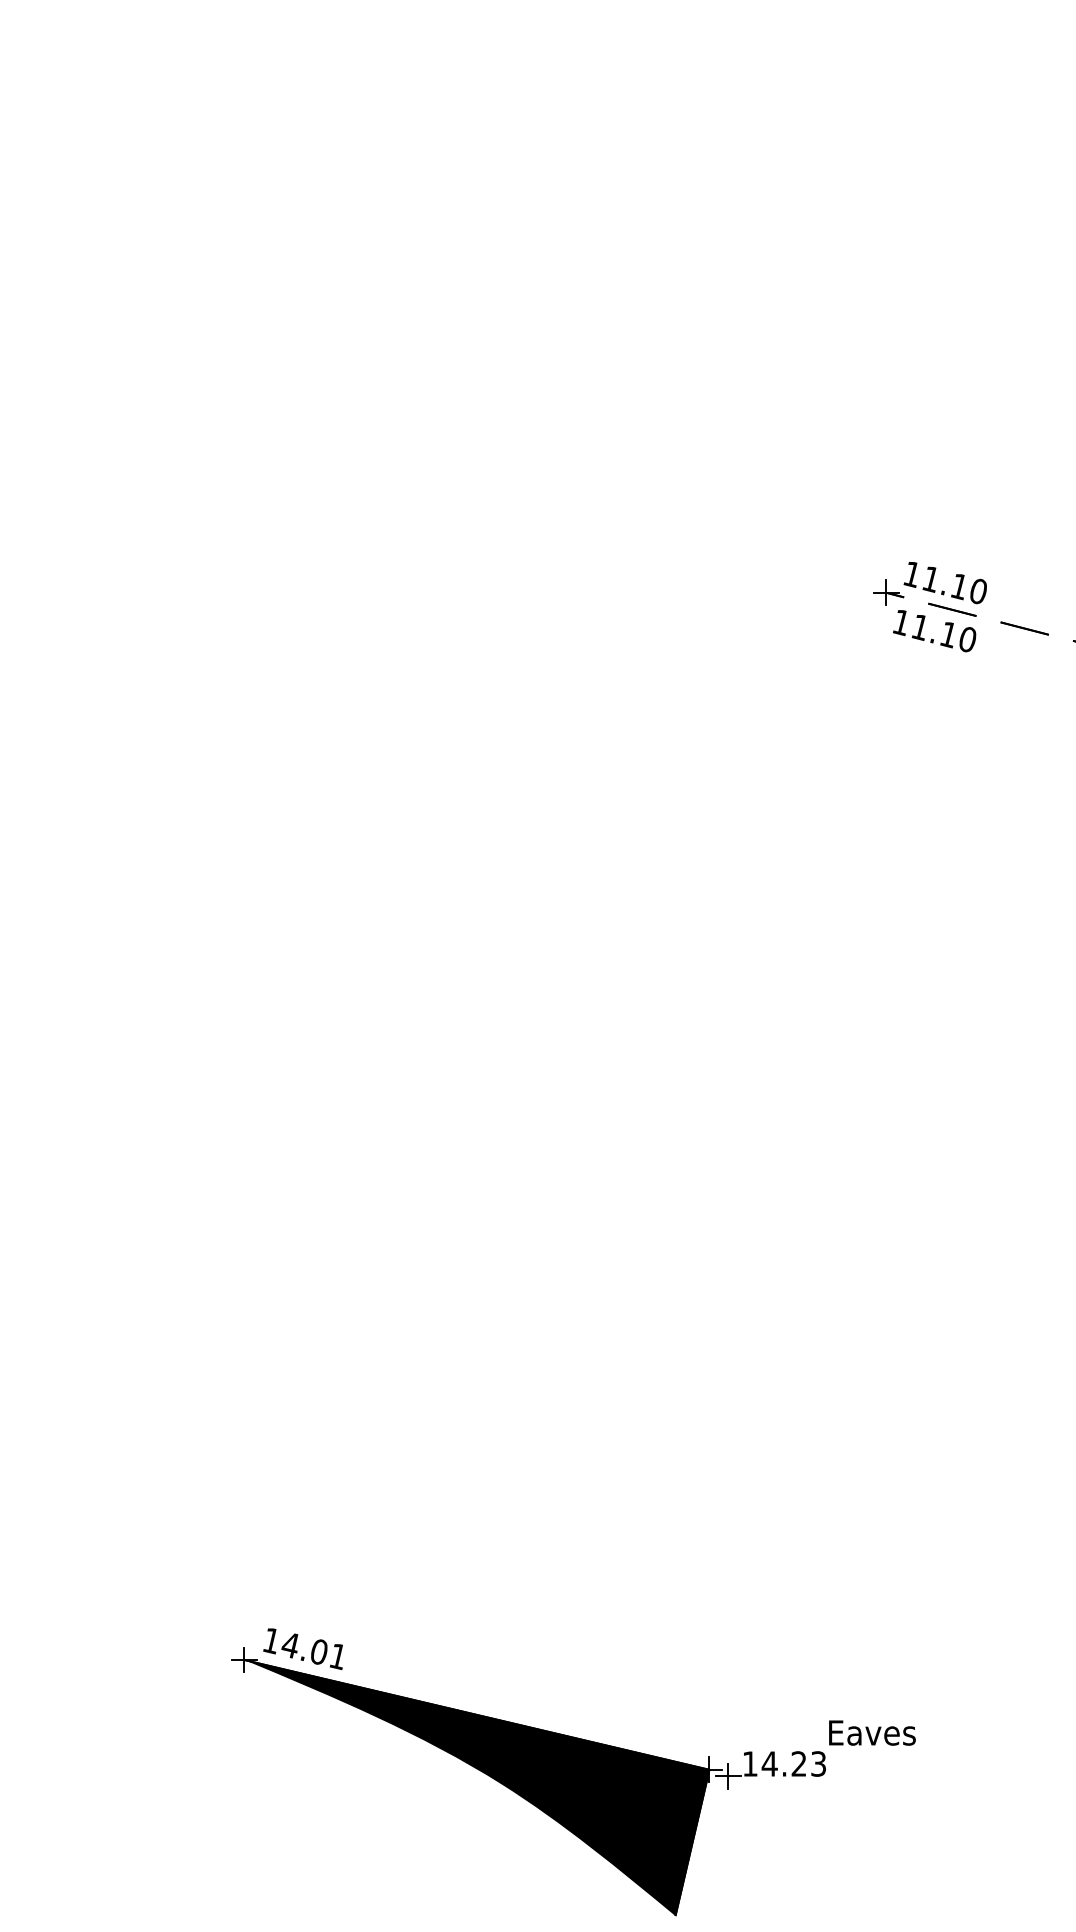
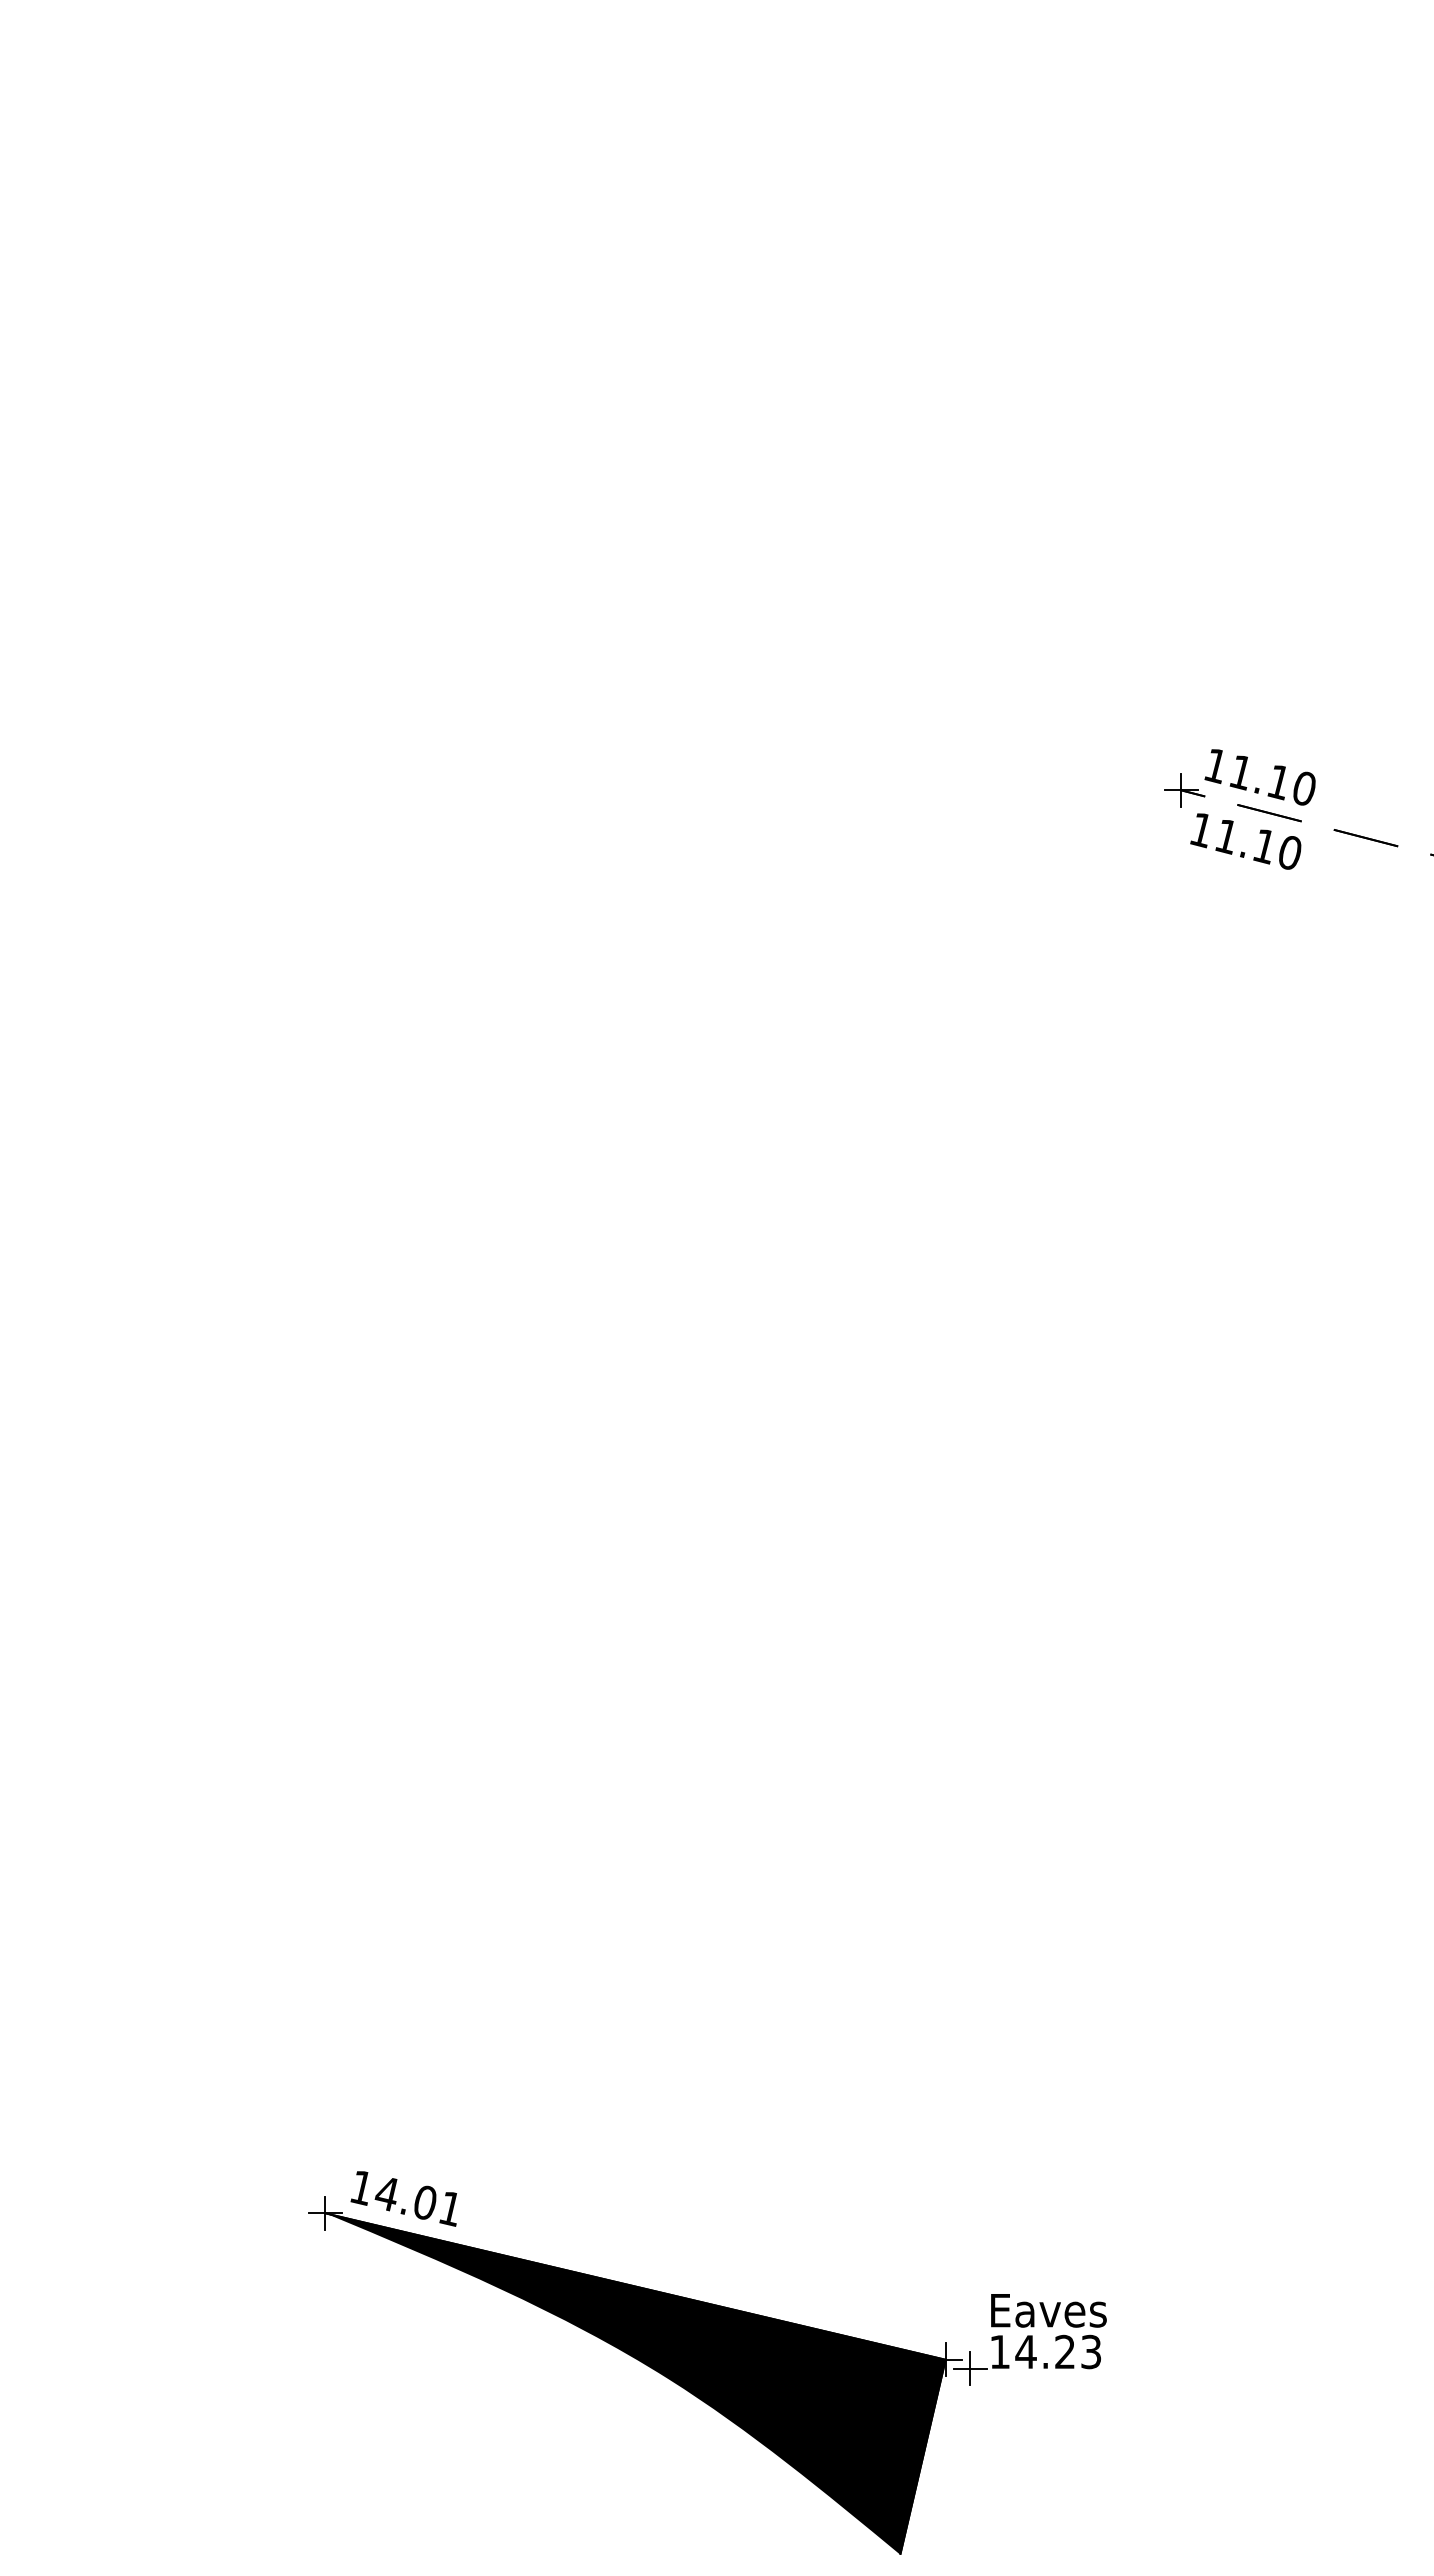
text: (872, 1732) -> (1048, 2310), moved

